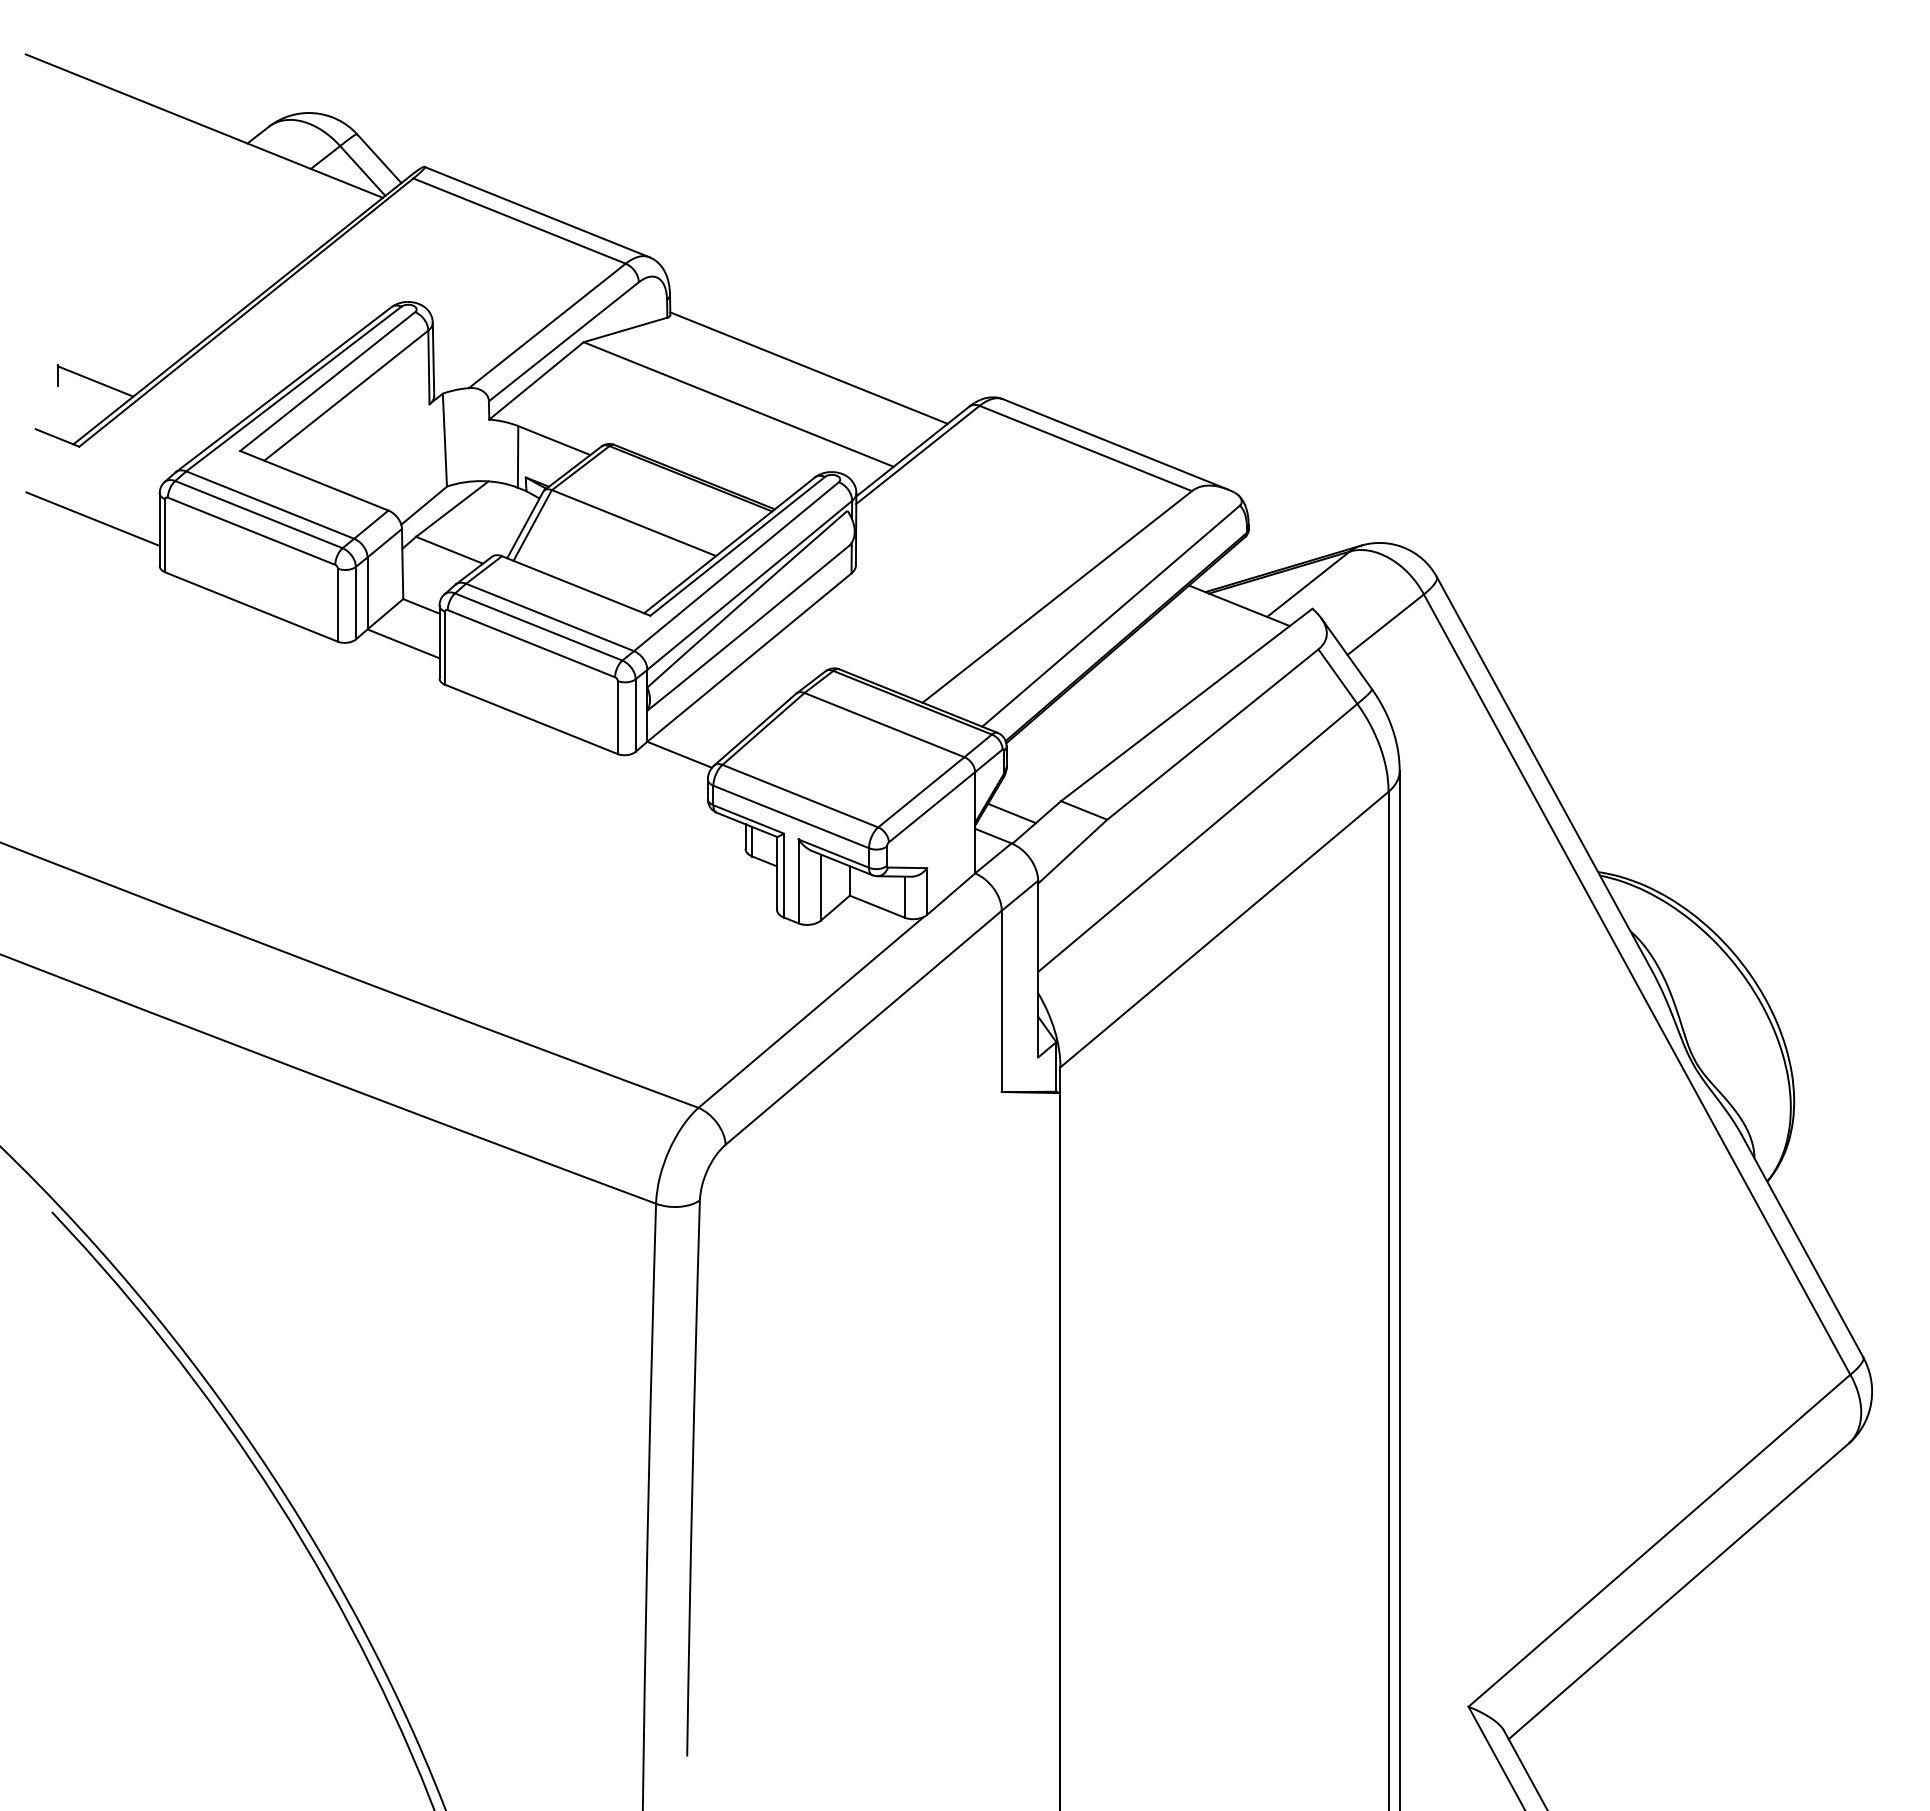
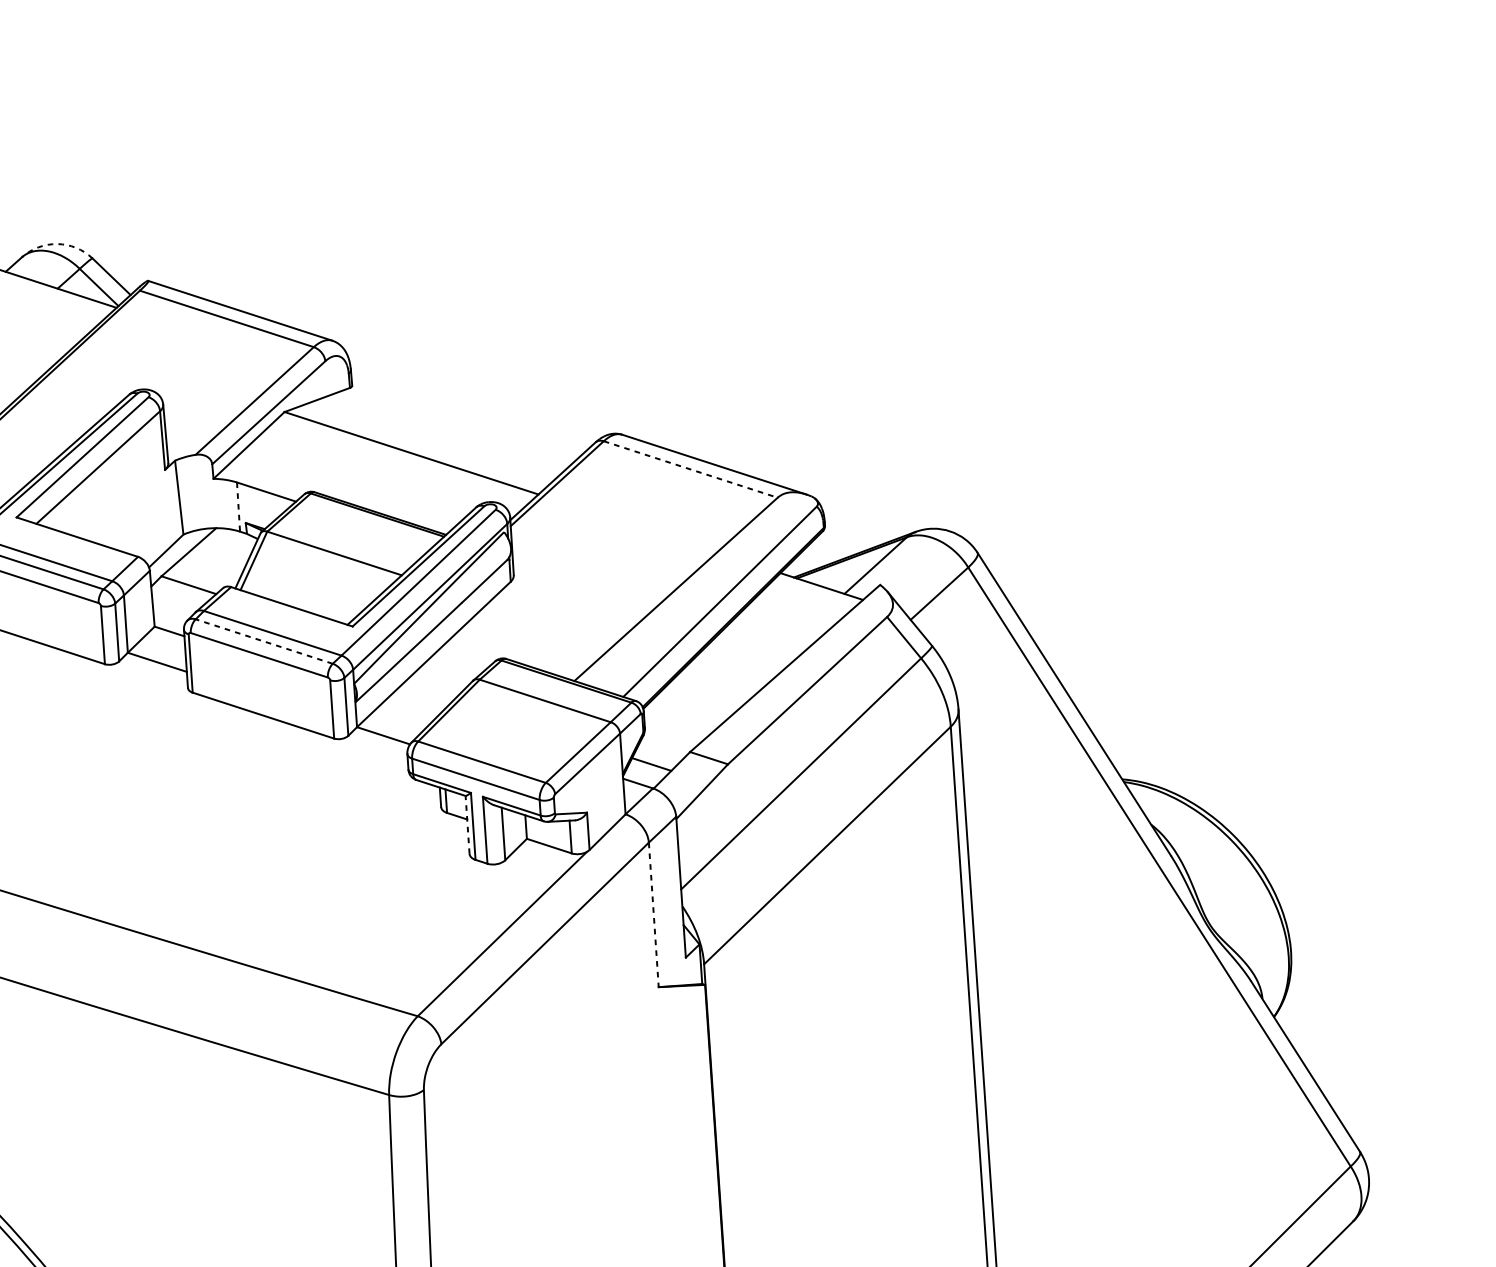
arc: (314, 113) -> (57, 244), solid -> dashed
line: (808, 367) -> (465, 419), removed
line: (1086, 448) -> (691, 469), solid -> dashed
line: (518, 456) -> (238, 506), solid -> dashed
line: (538, 626) -> (264, 641), solid -> dashed
line: (776, 873) -> (467, 825), solid -> dashed
line: (1001, 1001) -> (653, 914), solid -> dashed

